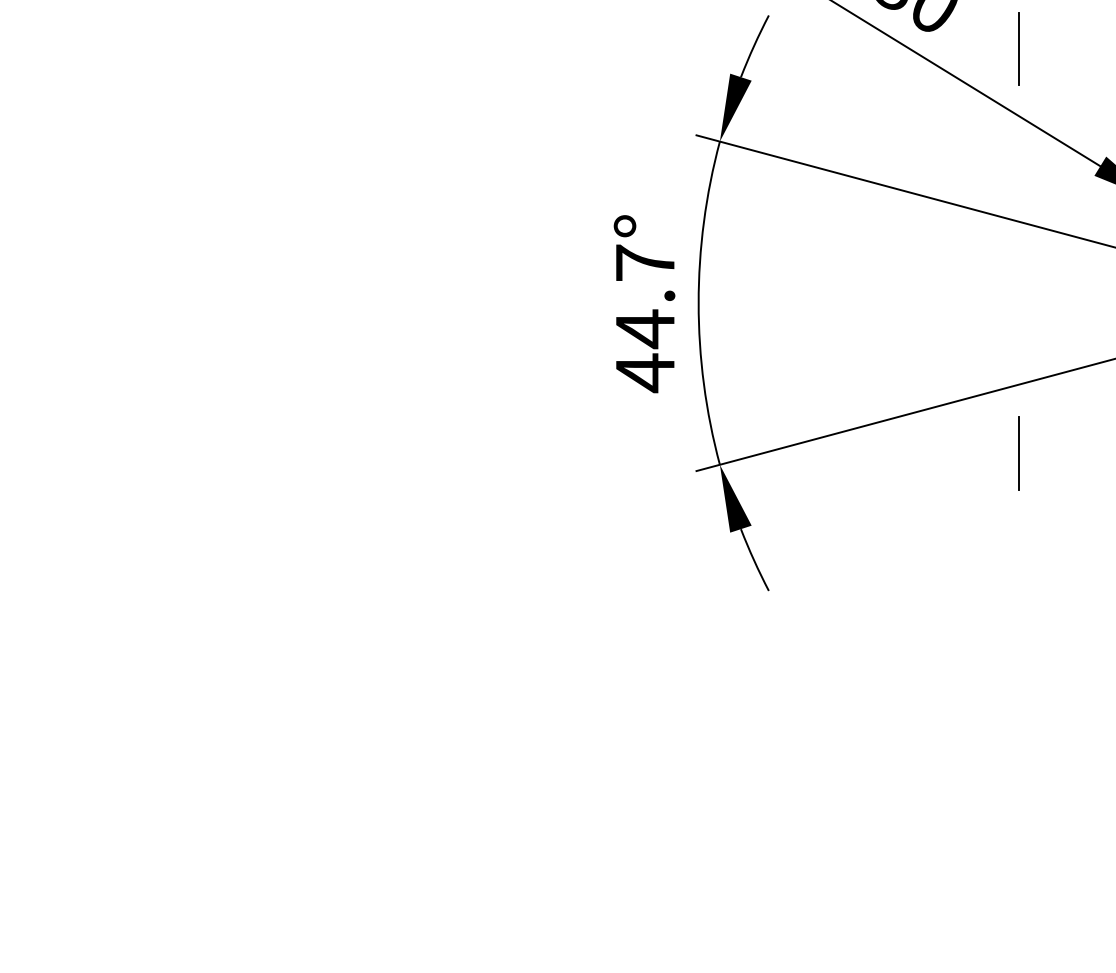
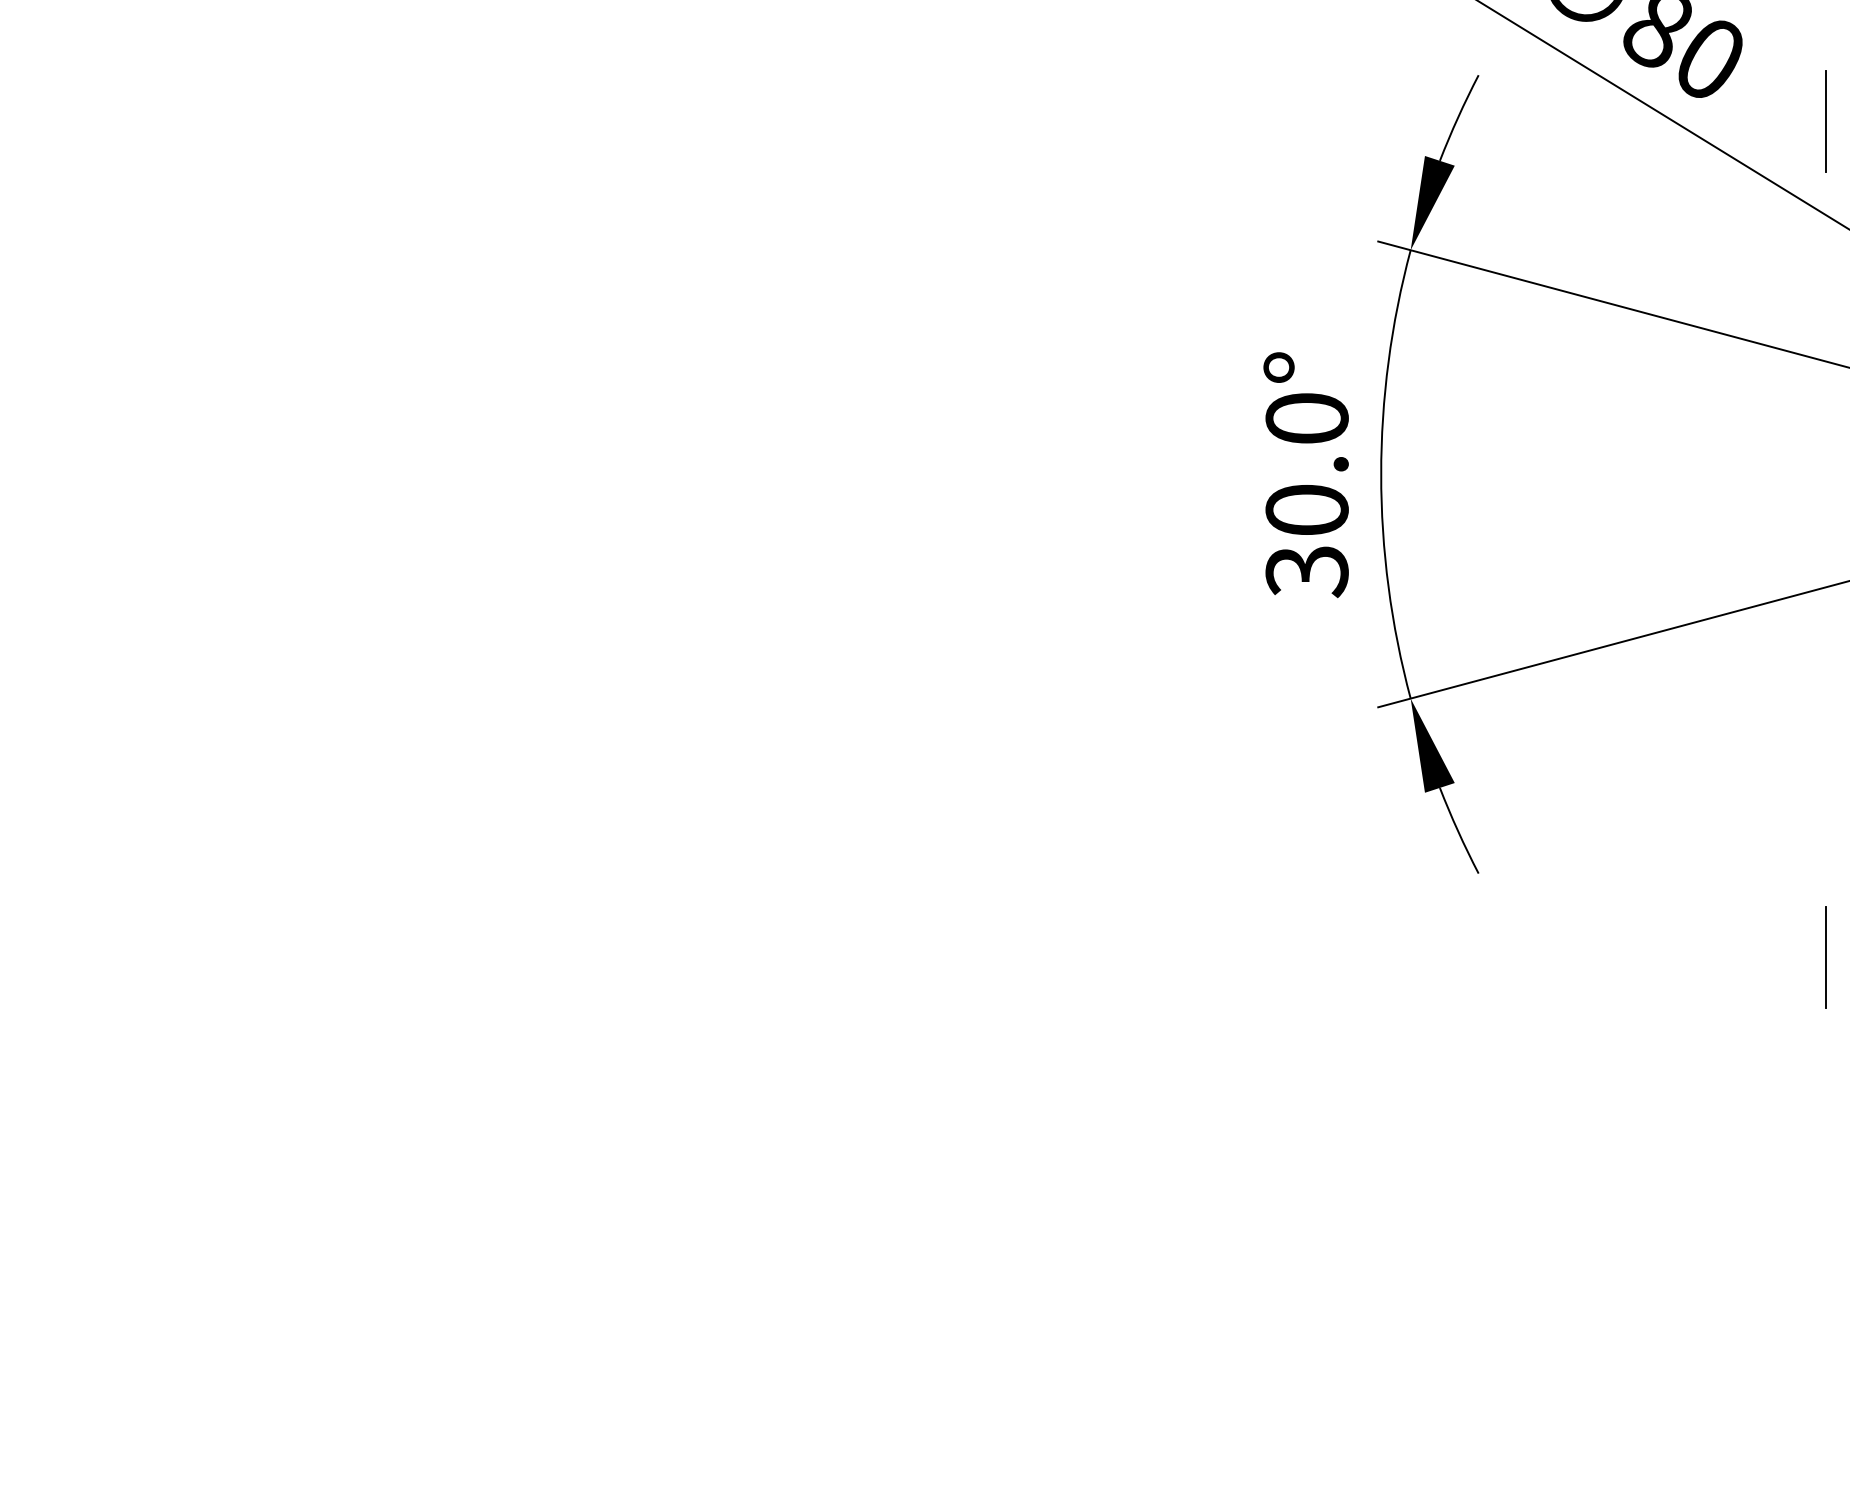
text: (644, 319) -> (1306, 496), 44.7° -> 30.0°
line: (1018, 453) -> (1825, 957), moved

